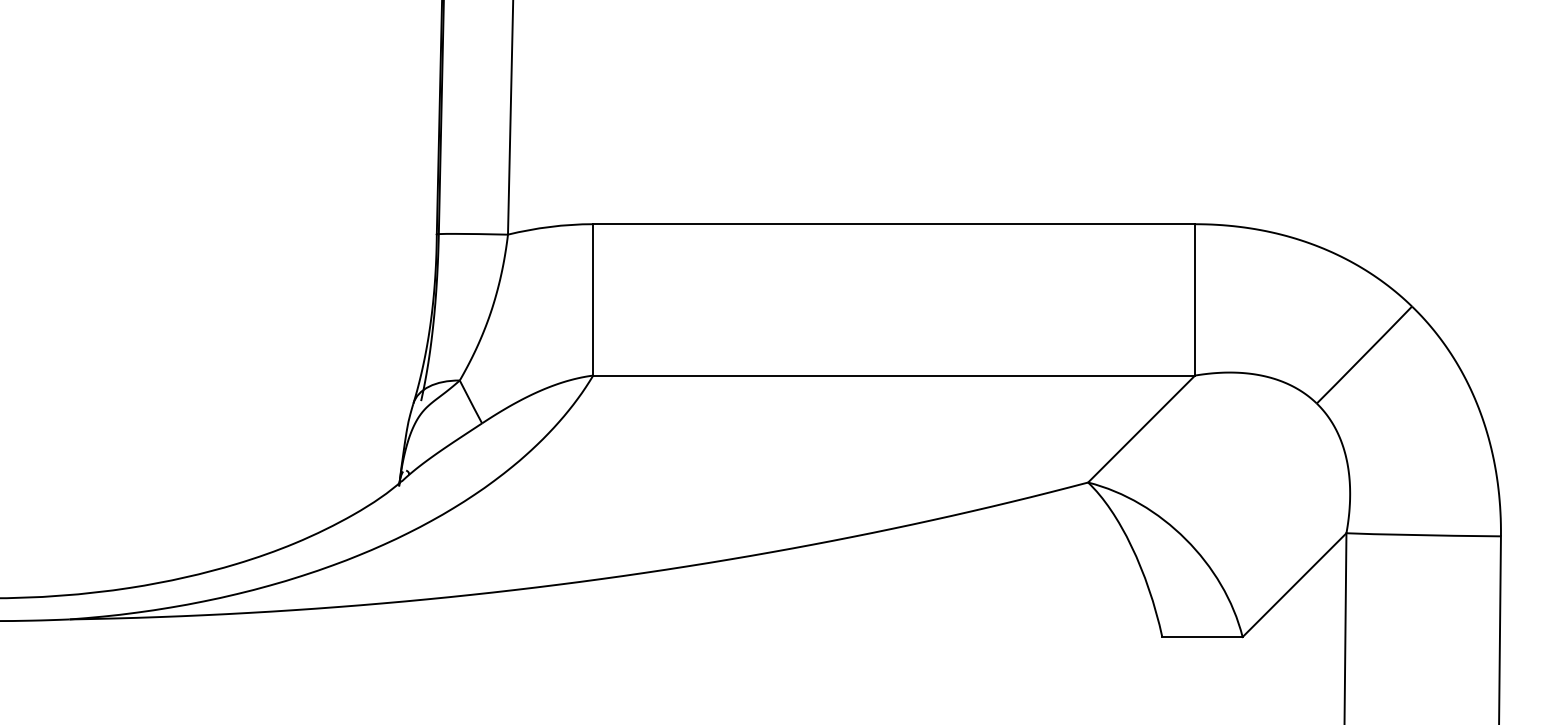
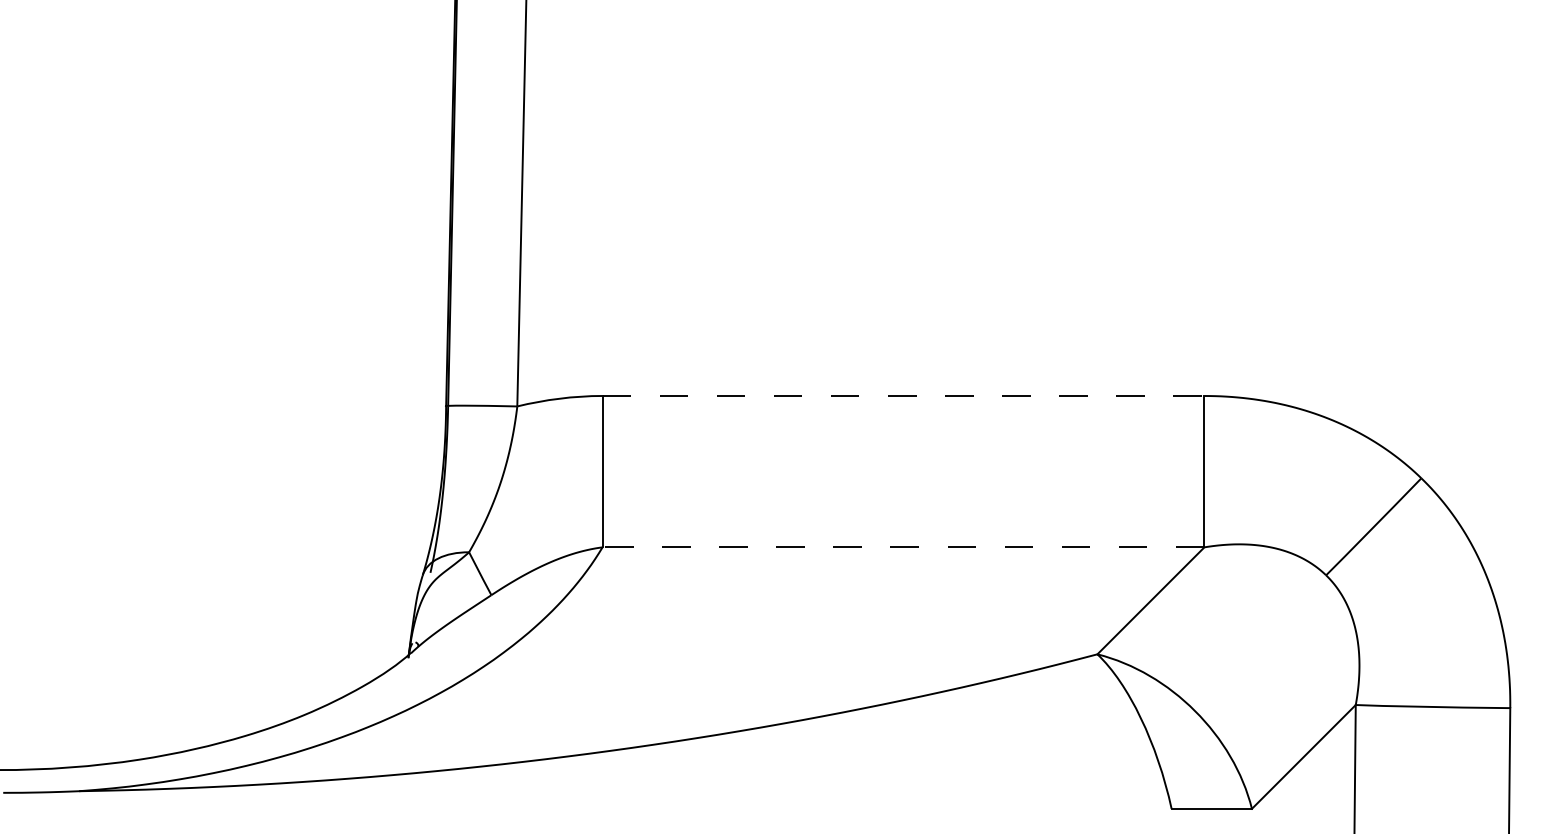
line: (894, 223) -> (903, 395), solid -> dashed
line: (894, 375) -> (903, 547), solid -> dashed

